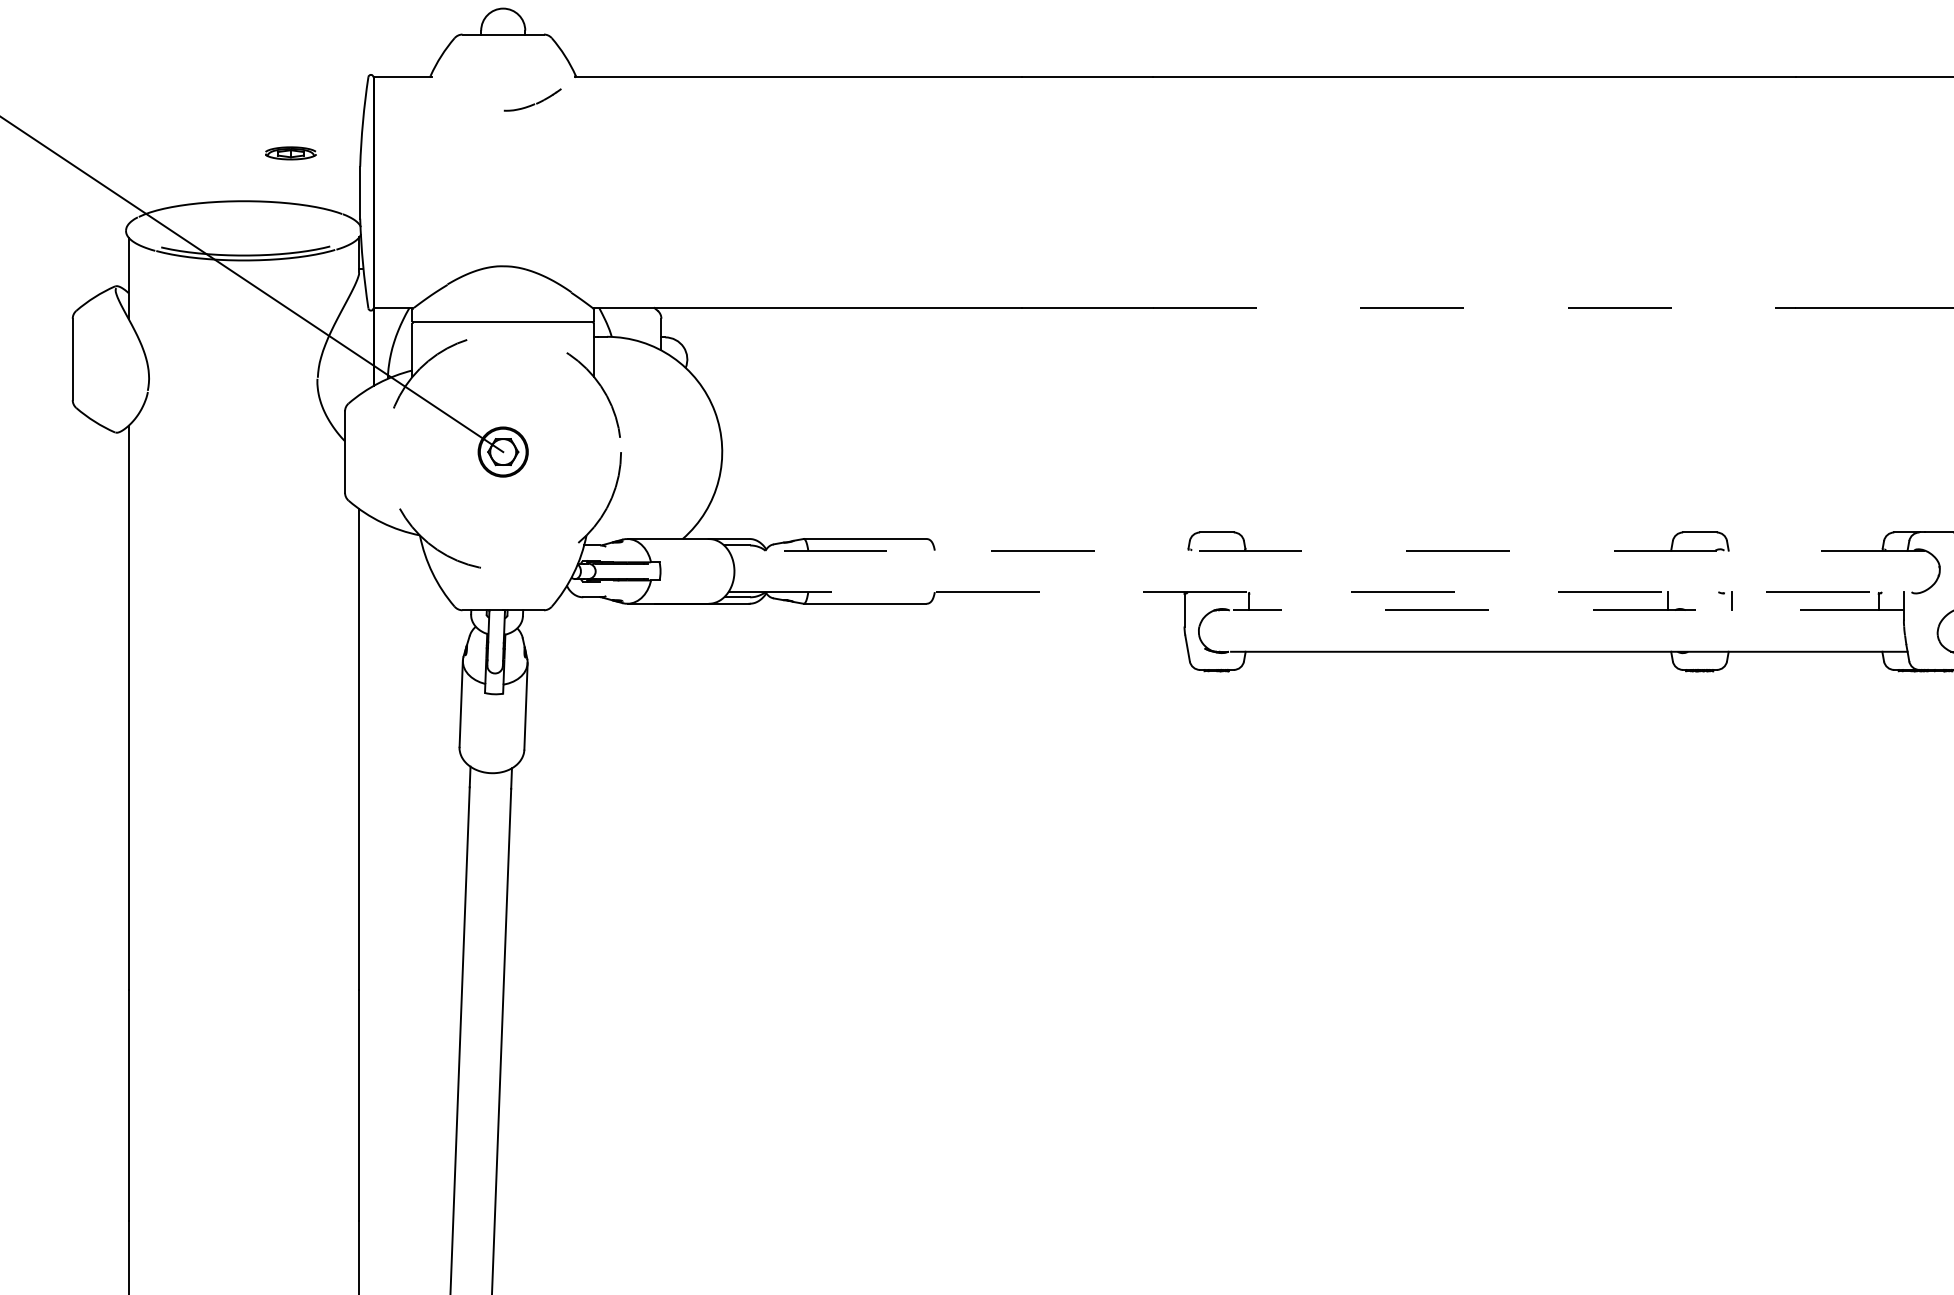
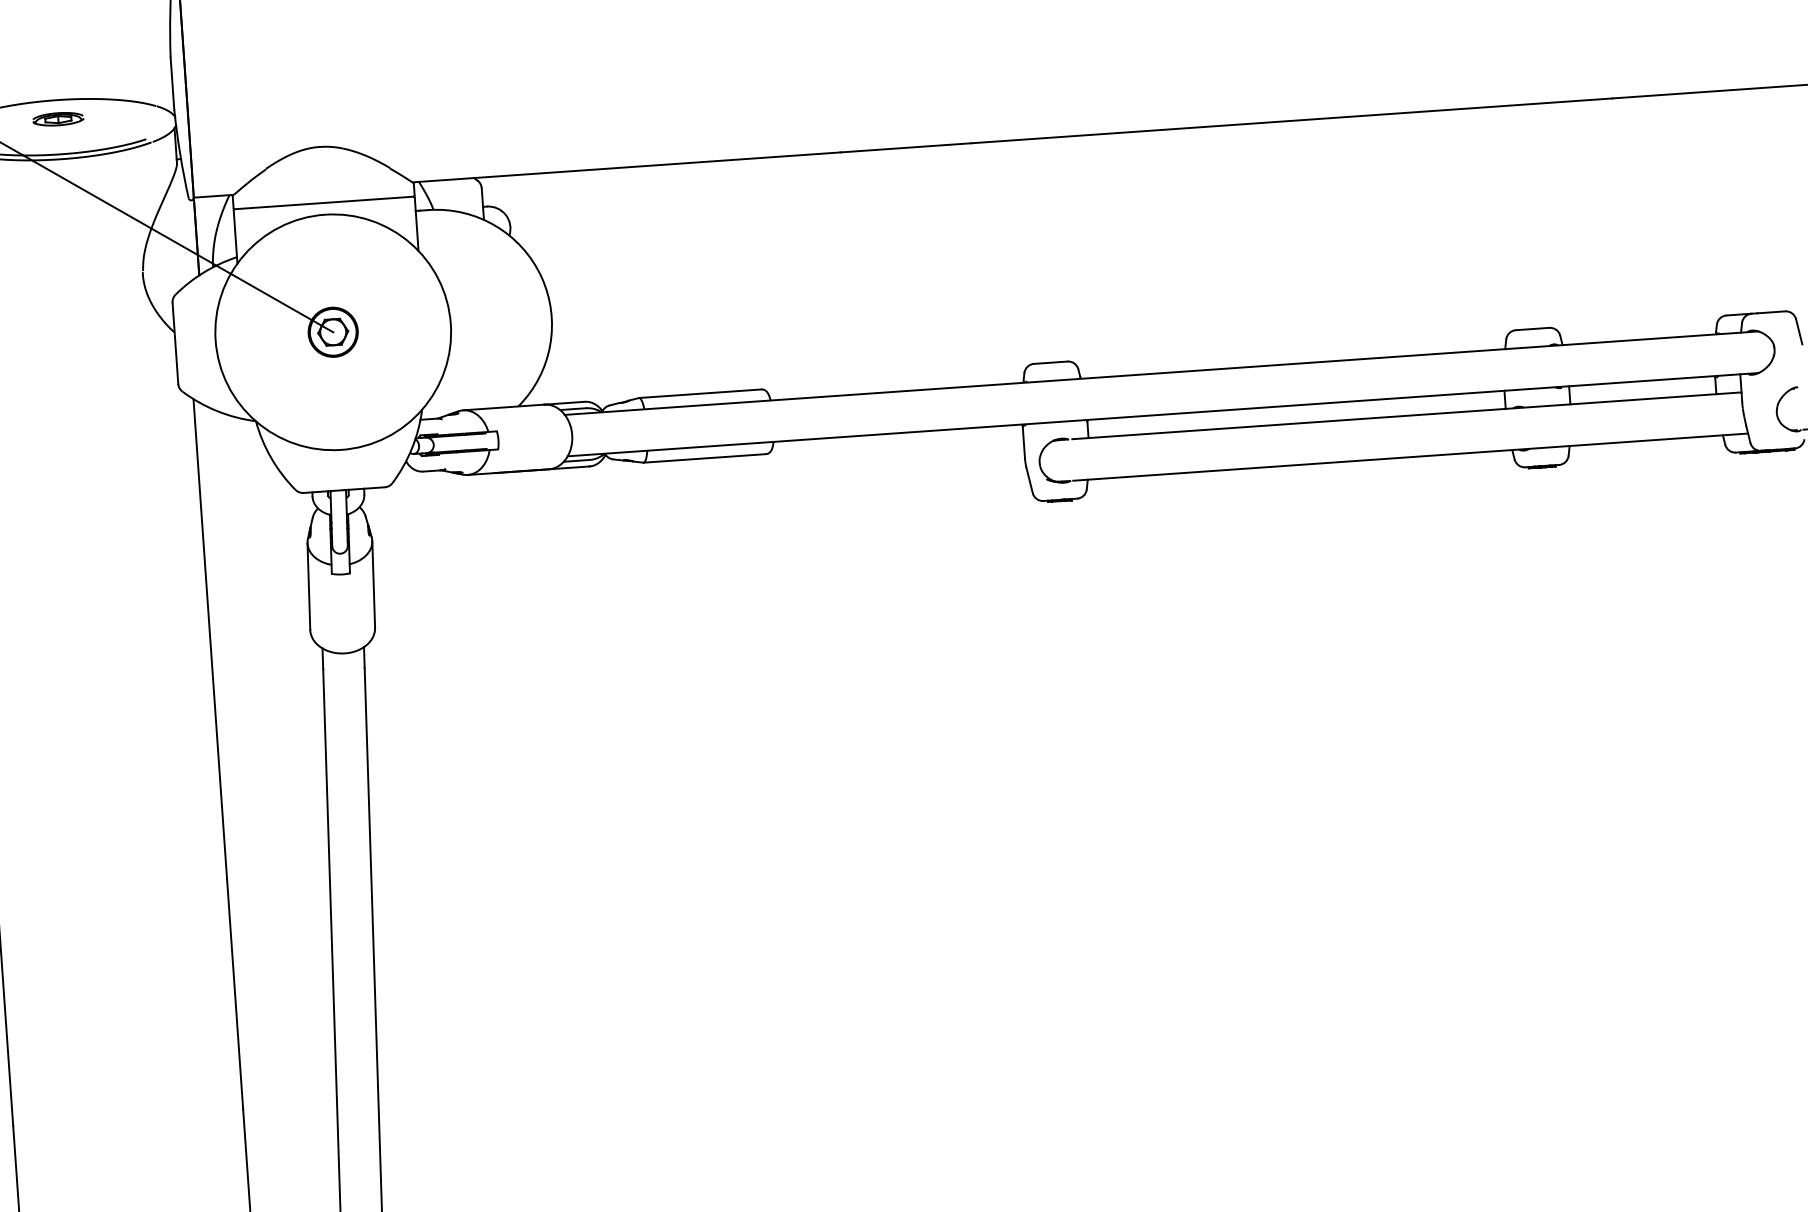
part: (290, 153) -> (57, 119), moved
line: (1474, 308) -> (1292, 121), dashed -> solid
circle: (503, 451) -> (333, 331), dashed -> solid
line: (1326, 550) -> (1161, 373), dashed -> solid
line: (1325, 592) -> (1163, 415), dashed -> solid
line: (1567, 610) -> (1405, 416), dashed -> solid

